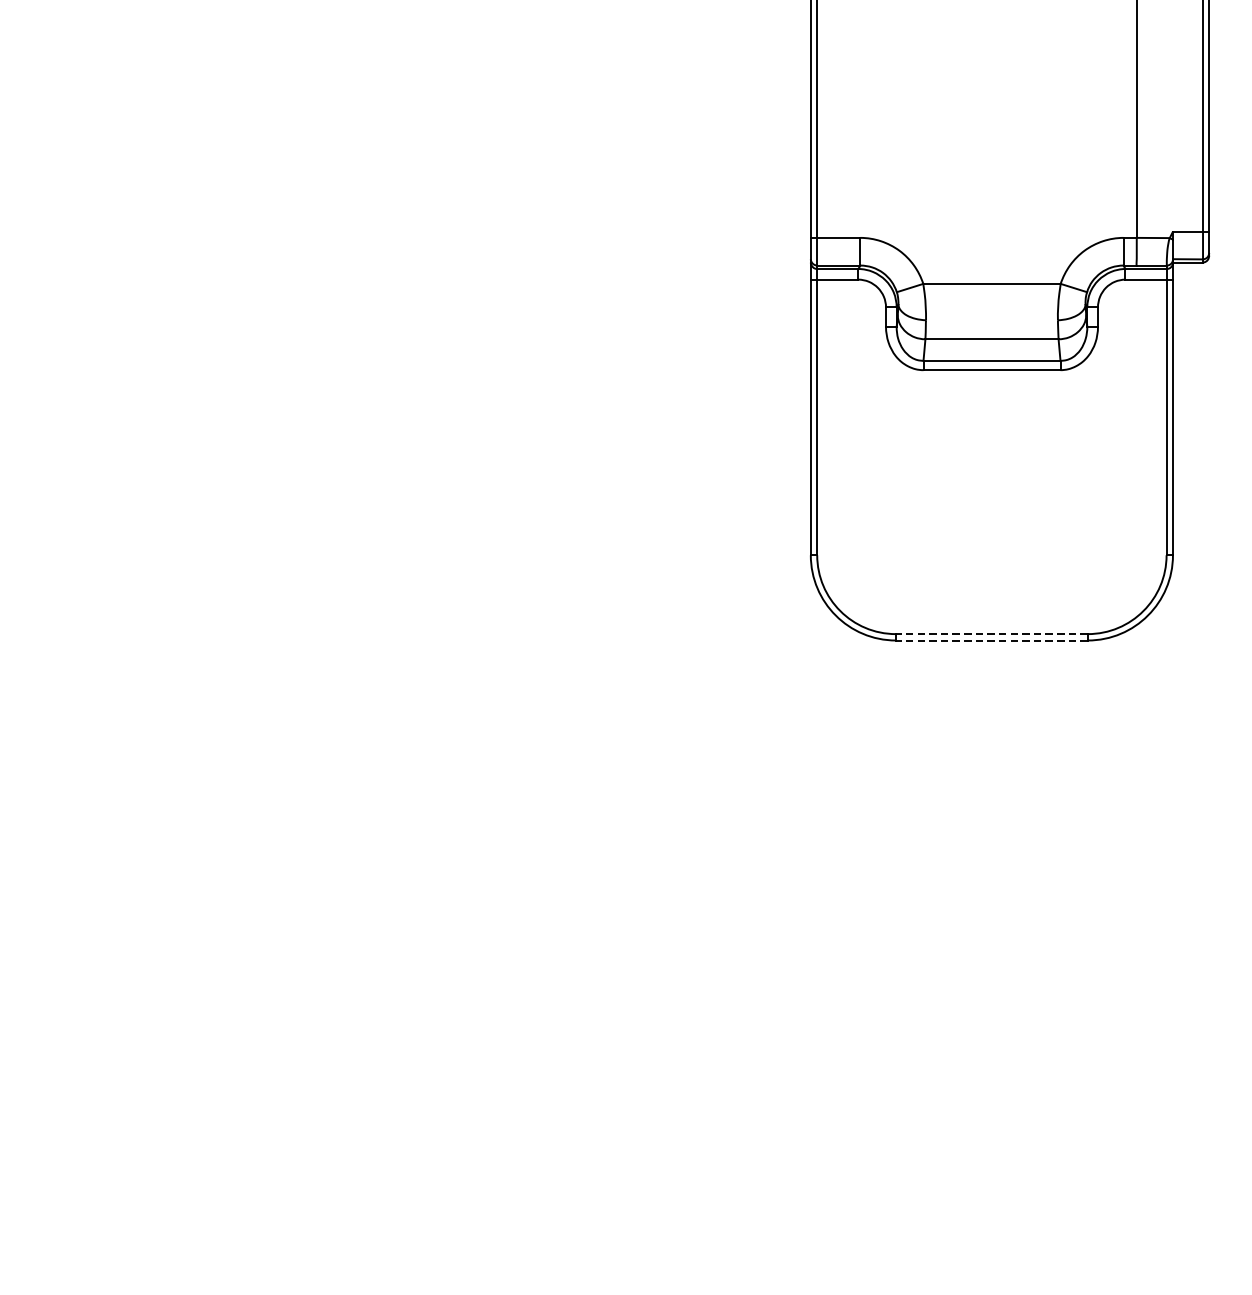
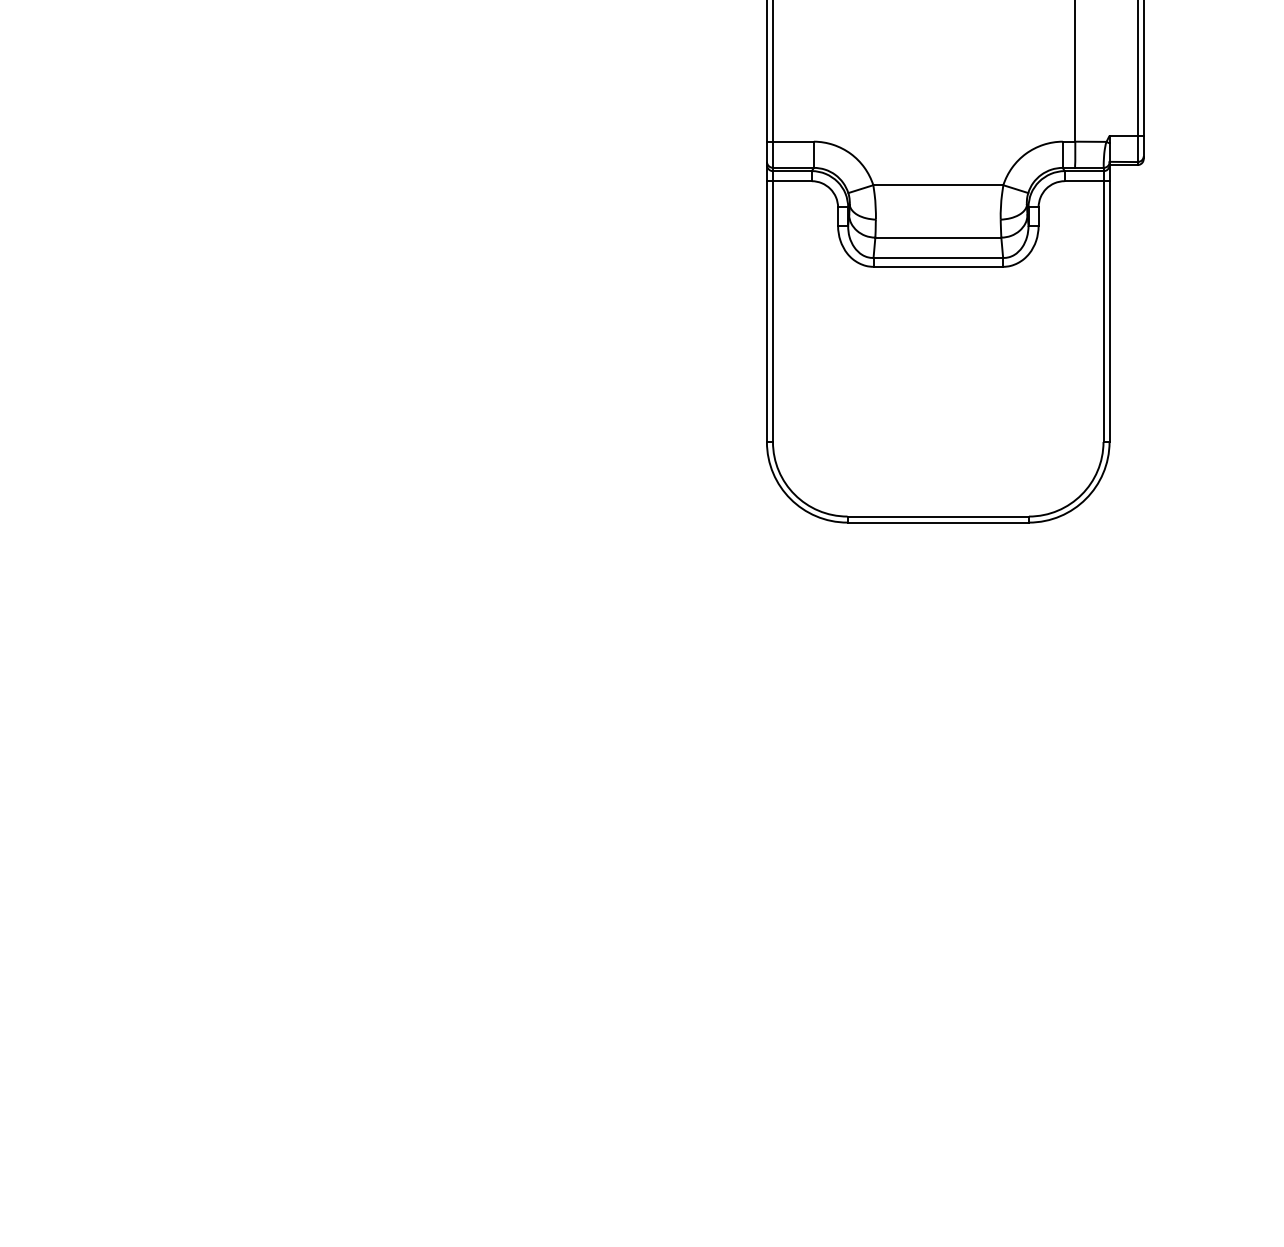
line: (992, 634) -> (938, 516), dashed -> solid
line: (992, 640) -> (938, 522), dashed -> solid

